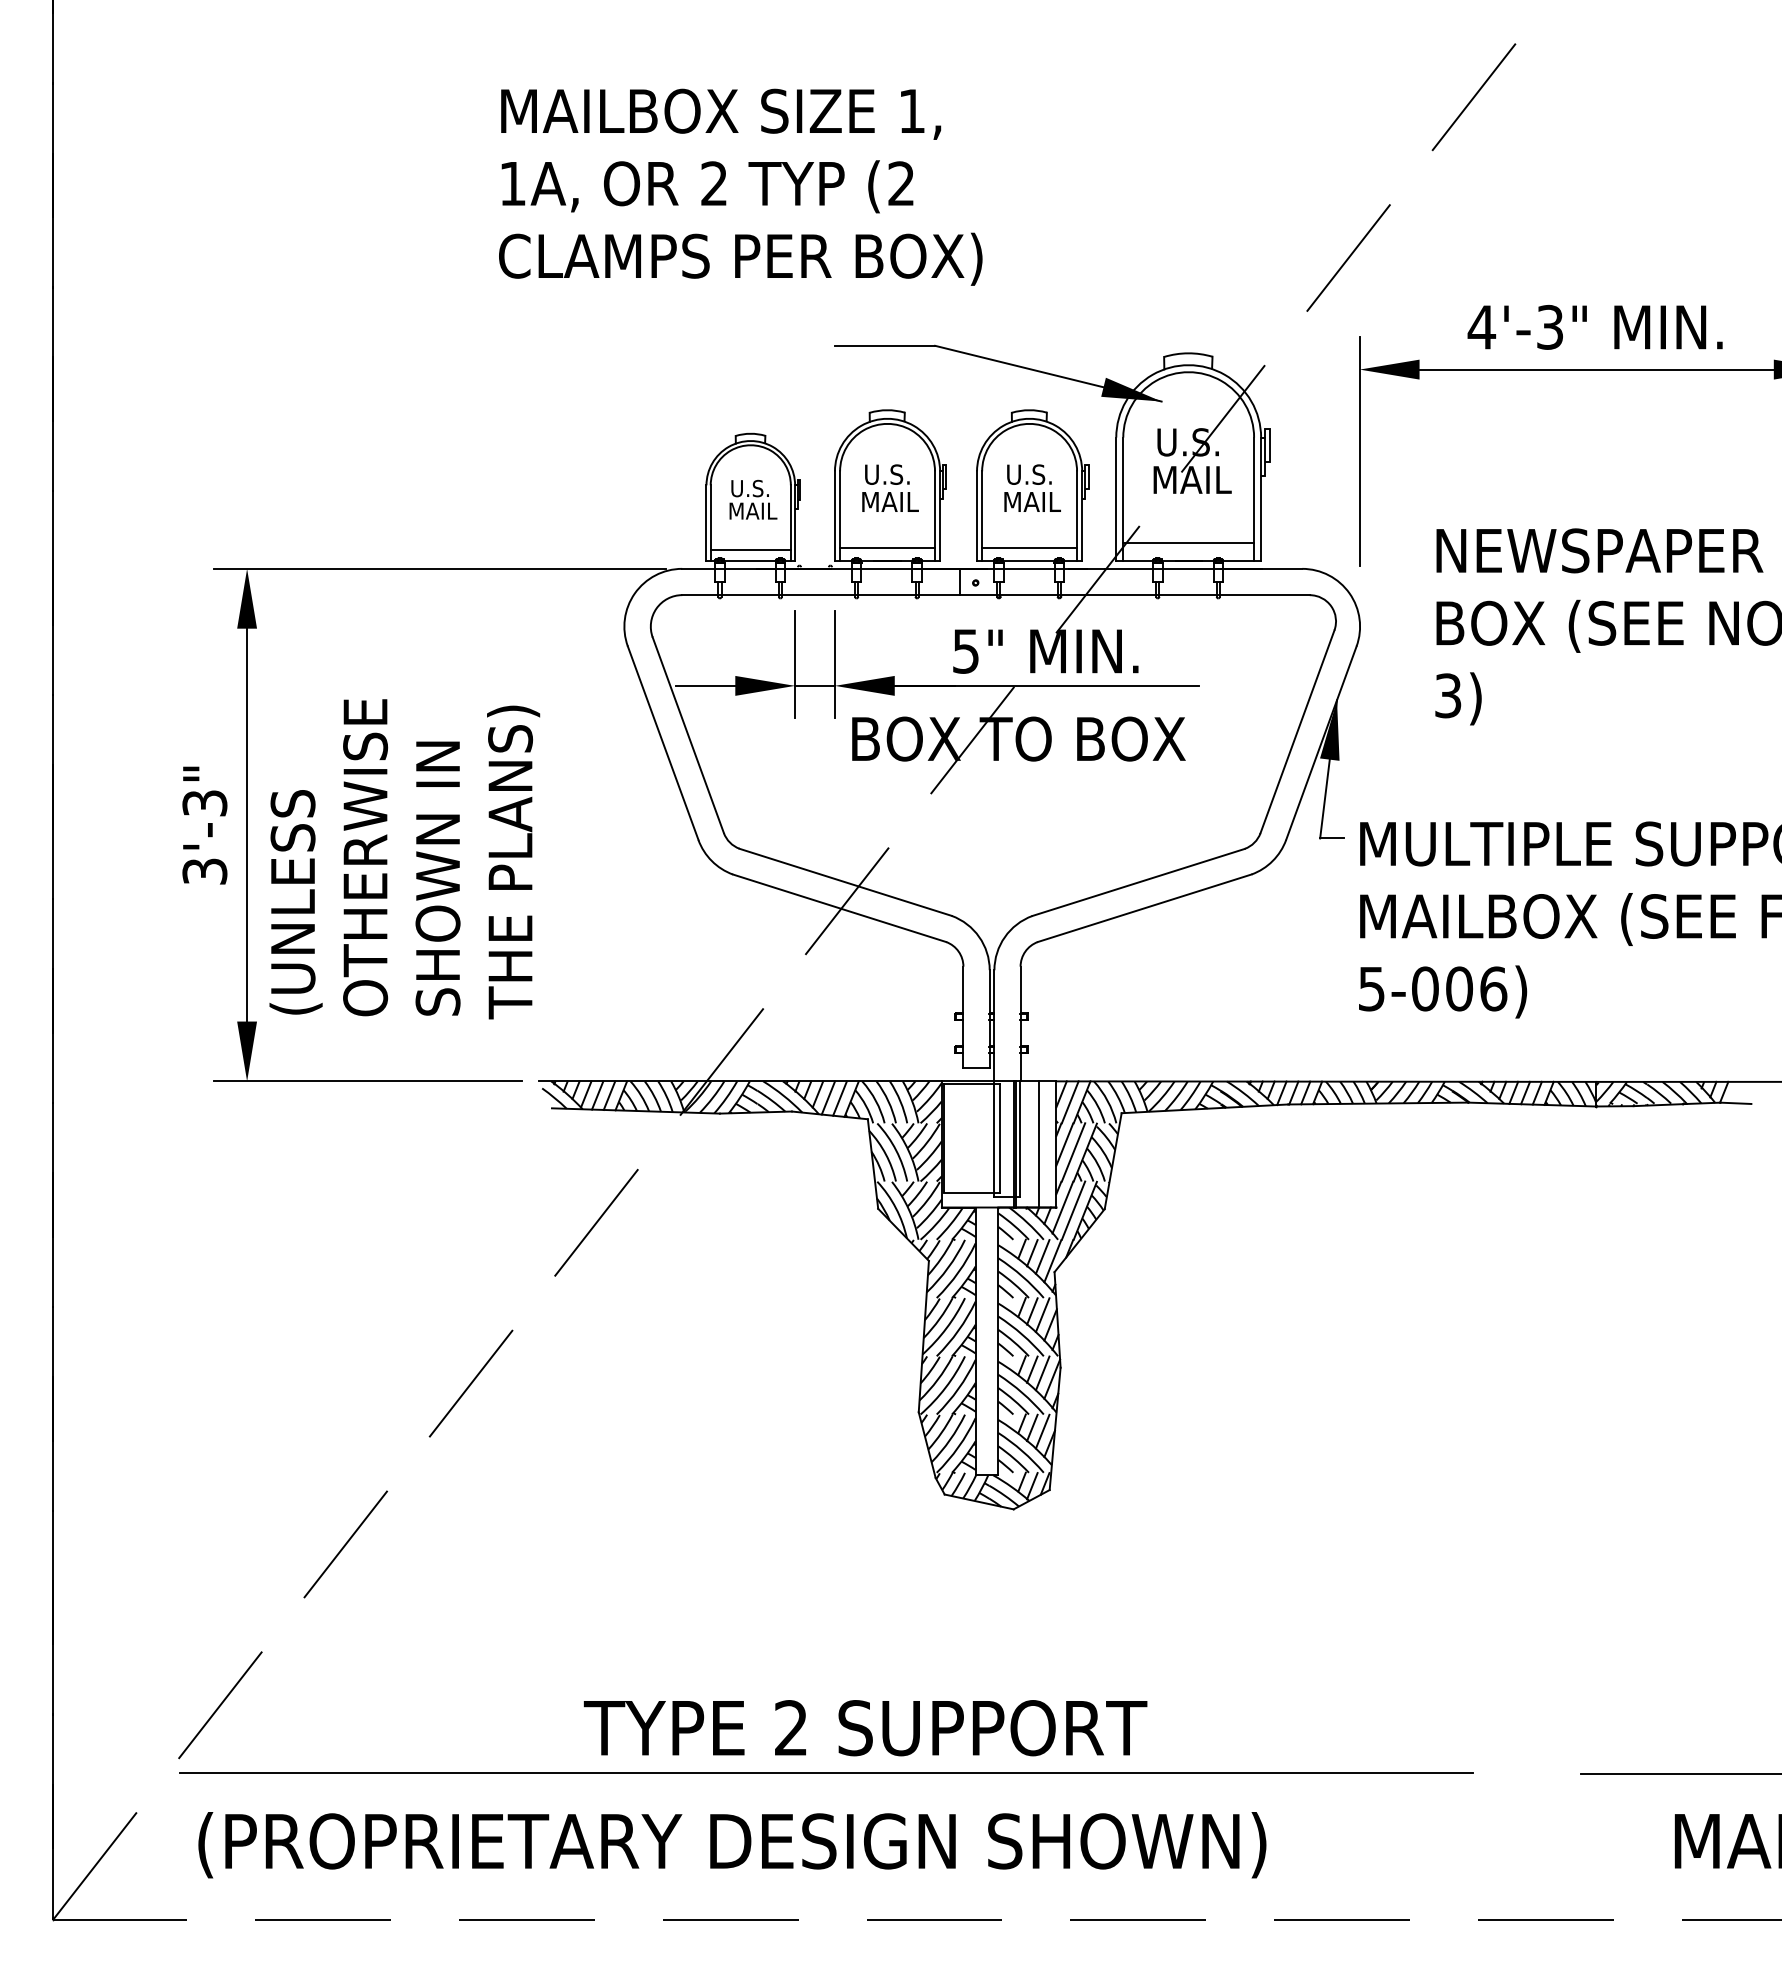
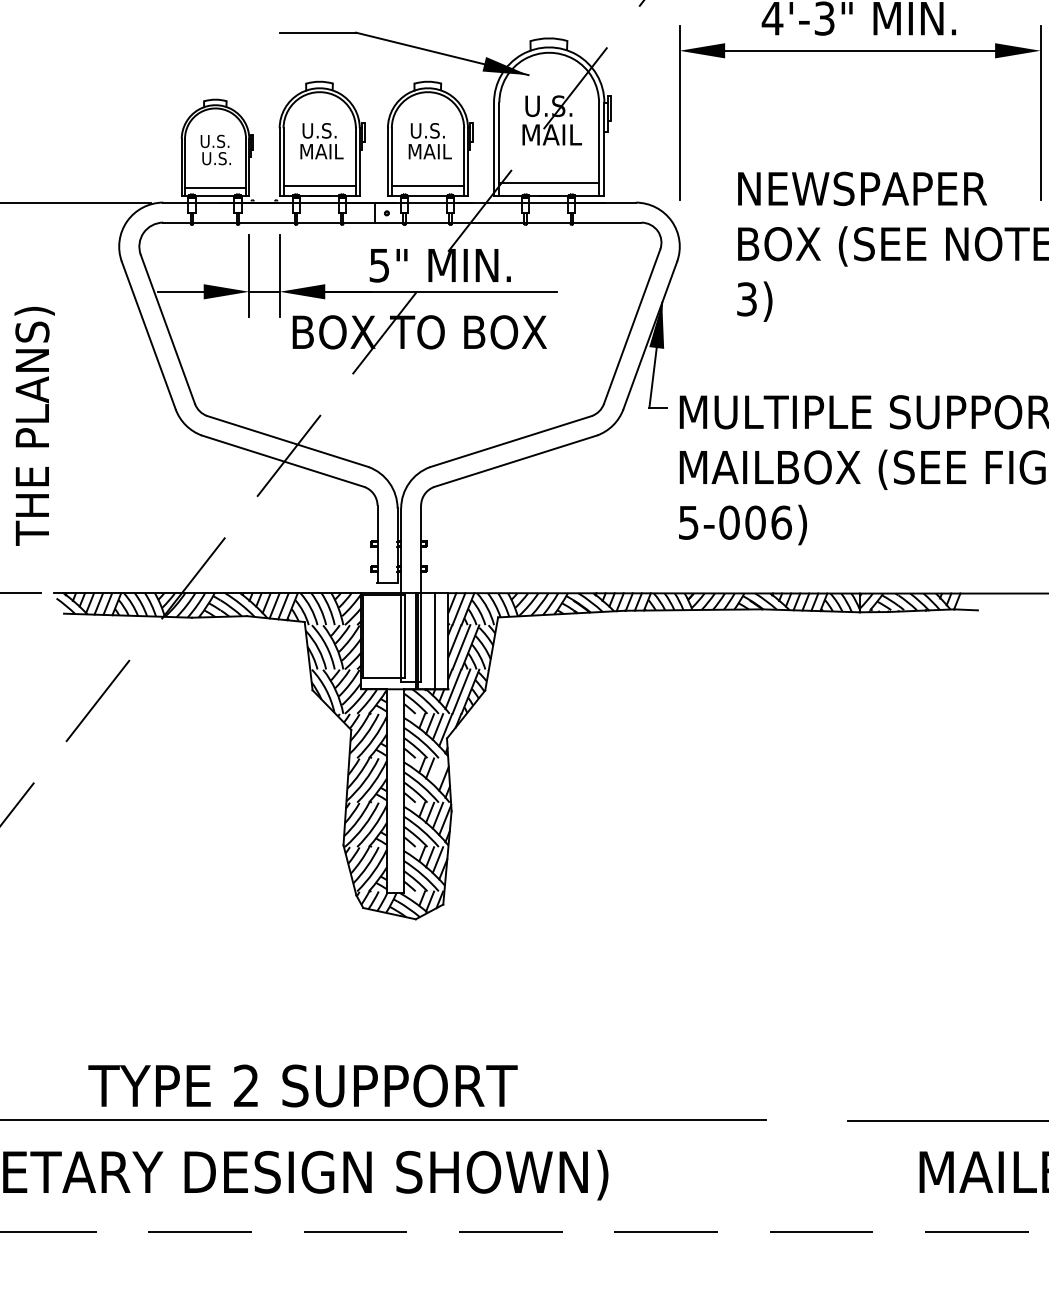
text: (753, 510) -> (217, 158), MAIL -> U.S.
line: (1042, 1315) -> (437, 771), removed

